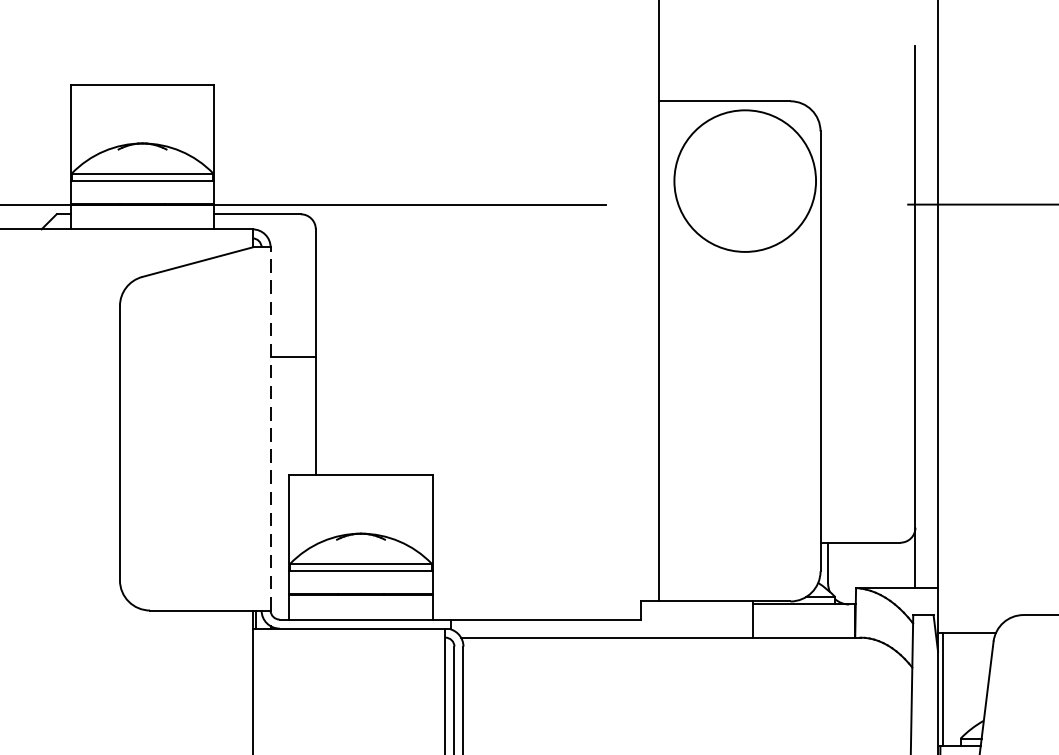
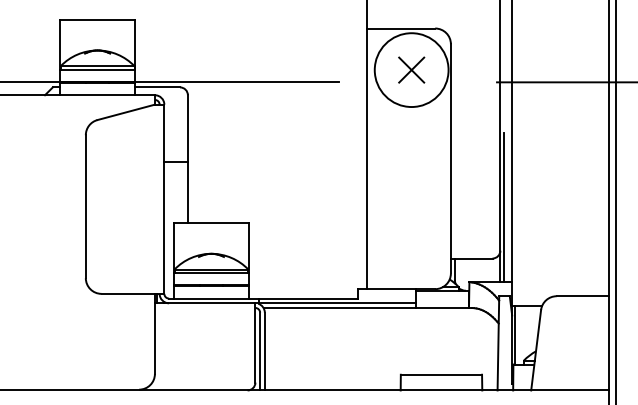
part: (744, 179) -> (411, 69), added
line: (270, 429) -> (164, 199), dashed -> solid
line: (923, 444) -> (504, 207), added
line: (604, 628) -> (338, 303), added

